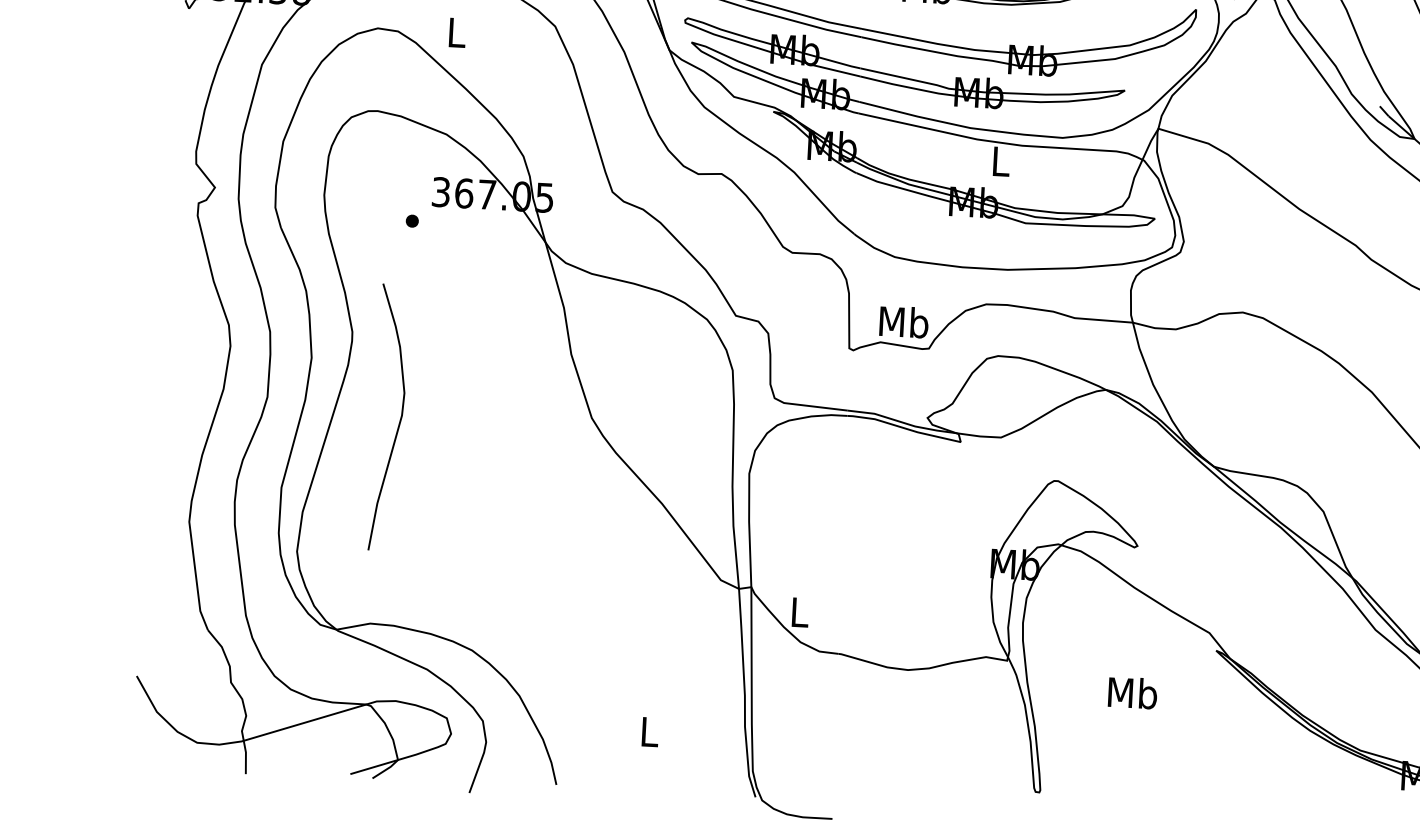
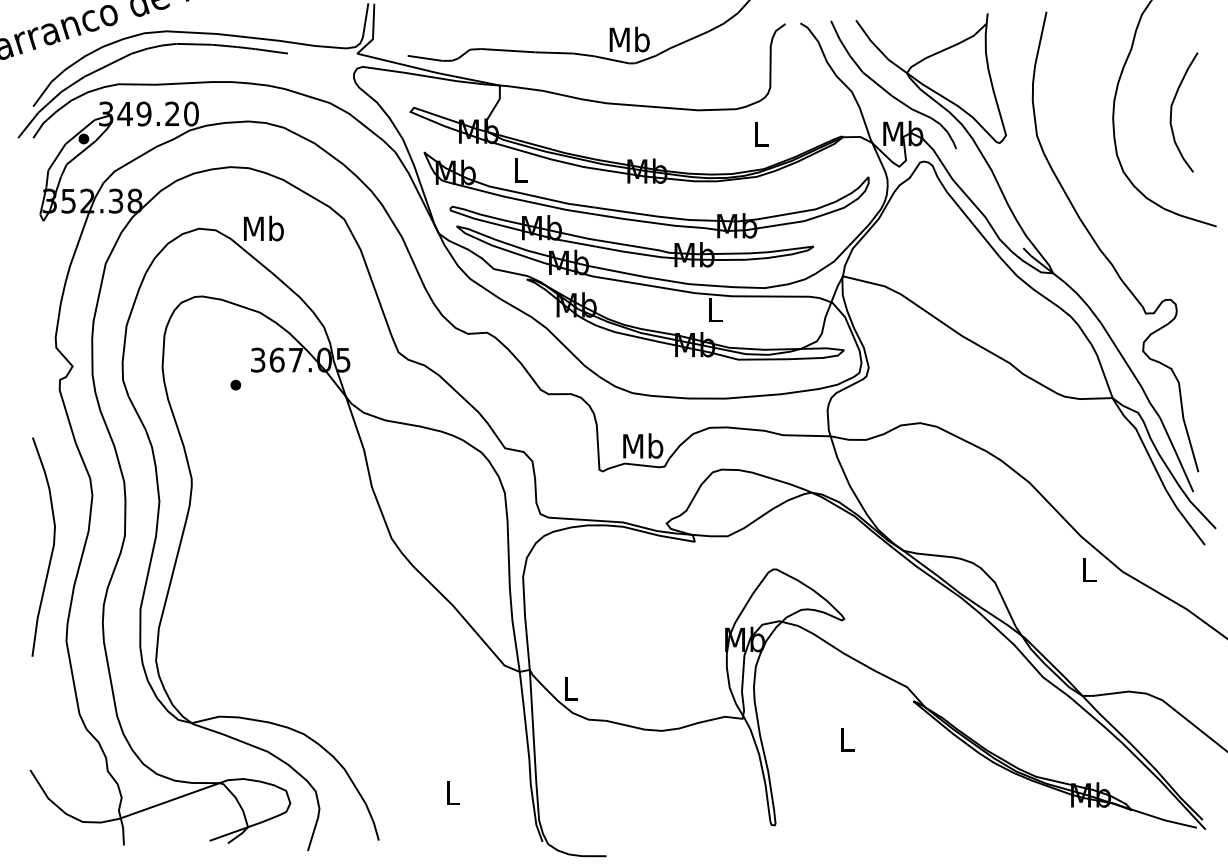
text: (456, 32) -> (263, 228), L -> Mb
curve: (398, 422) -> (51, 550), moved
text: (1133, 692) -> (847, 739), Mb -> L

